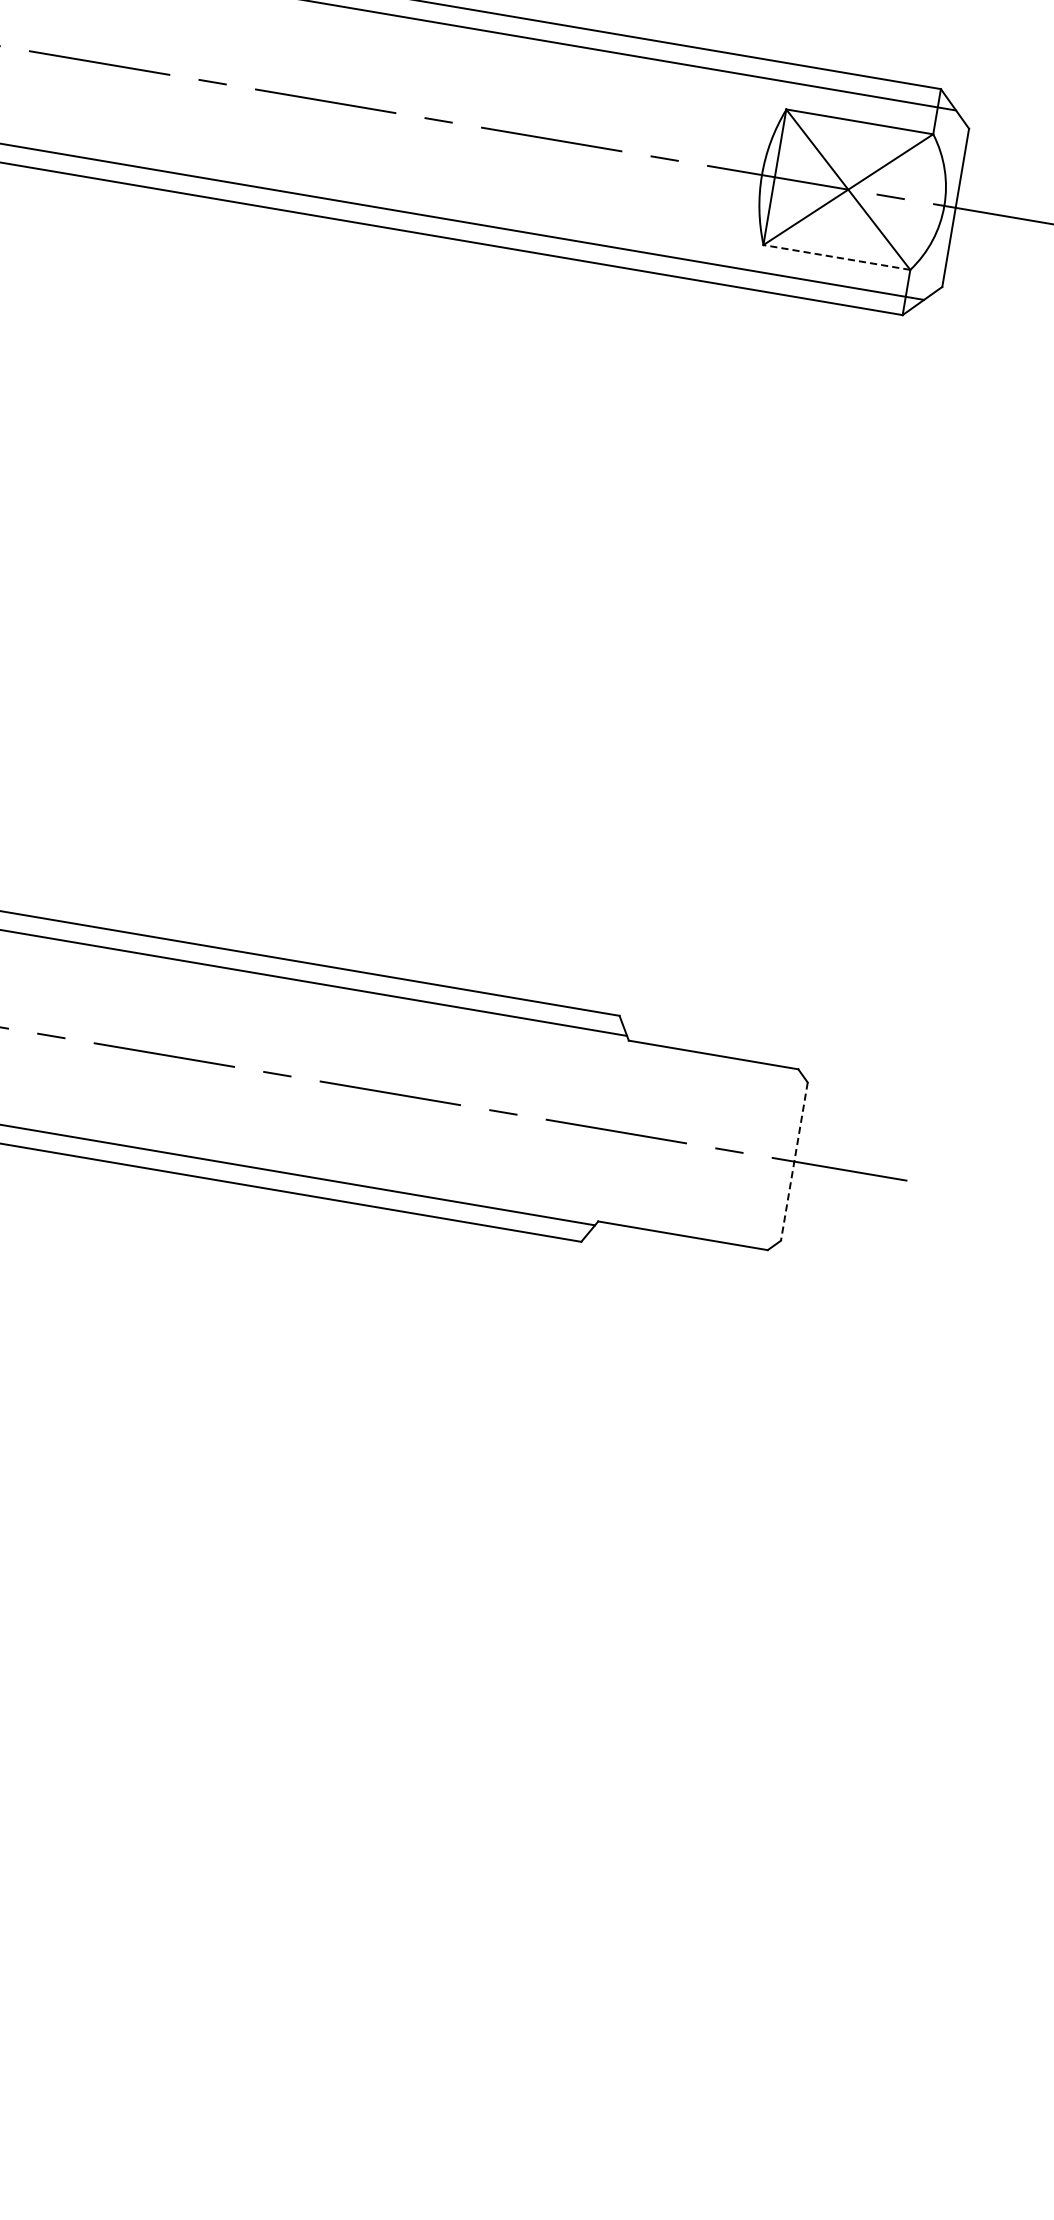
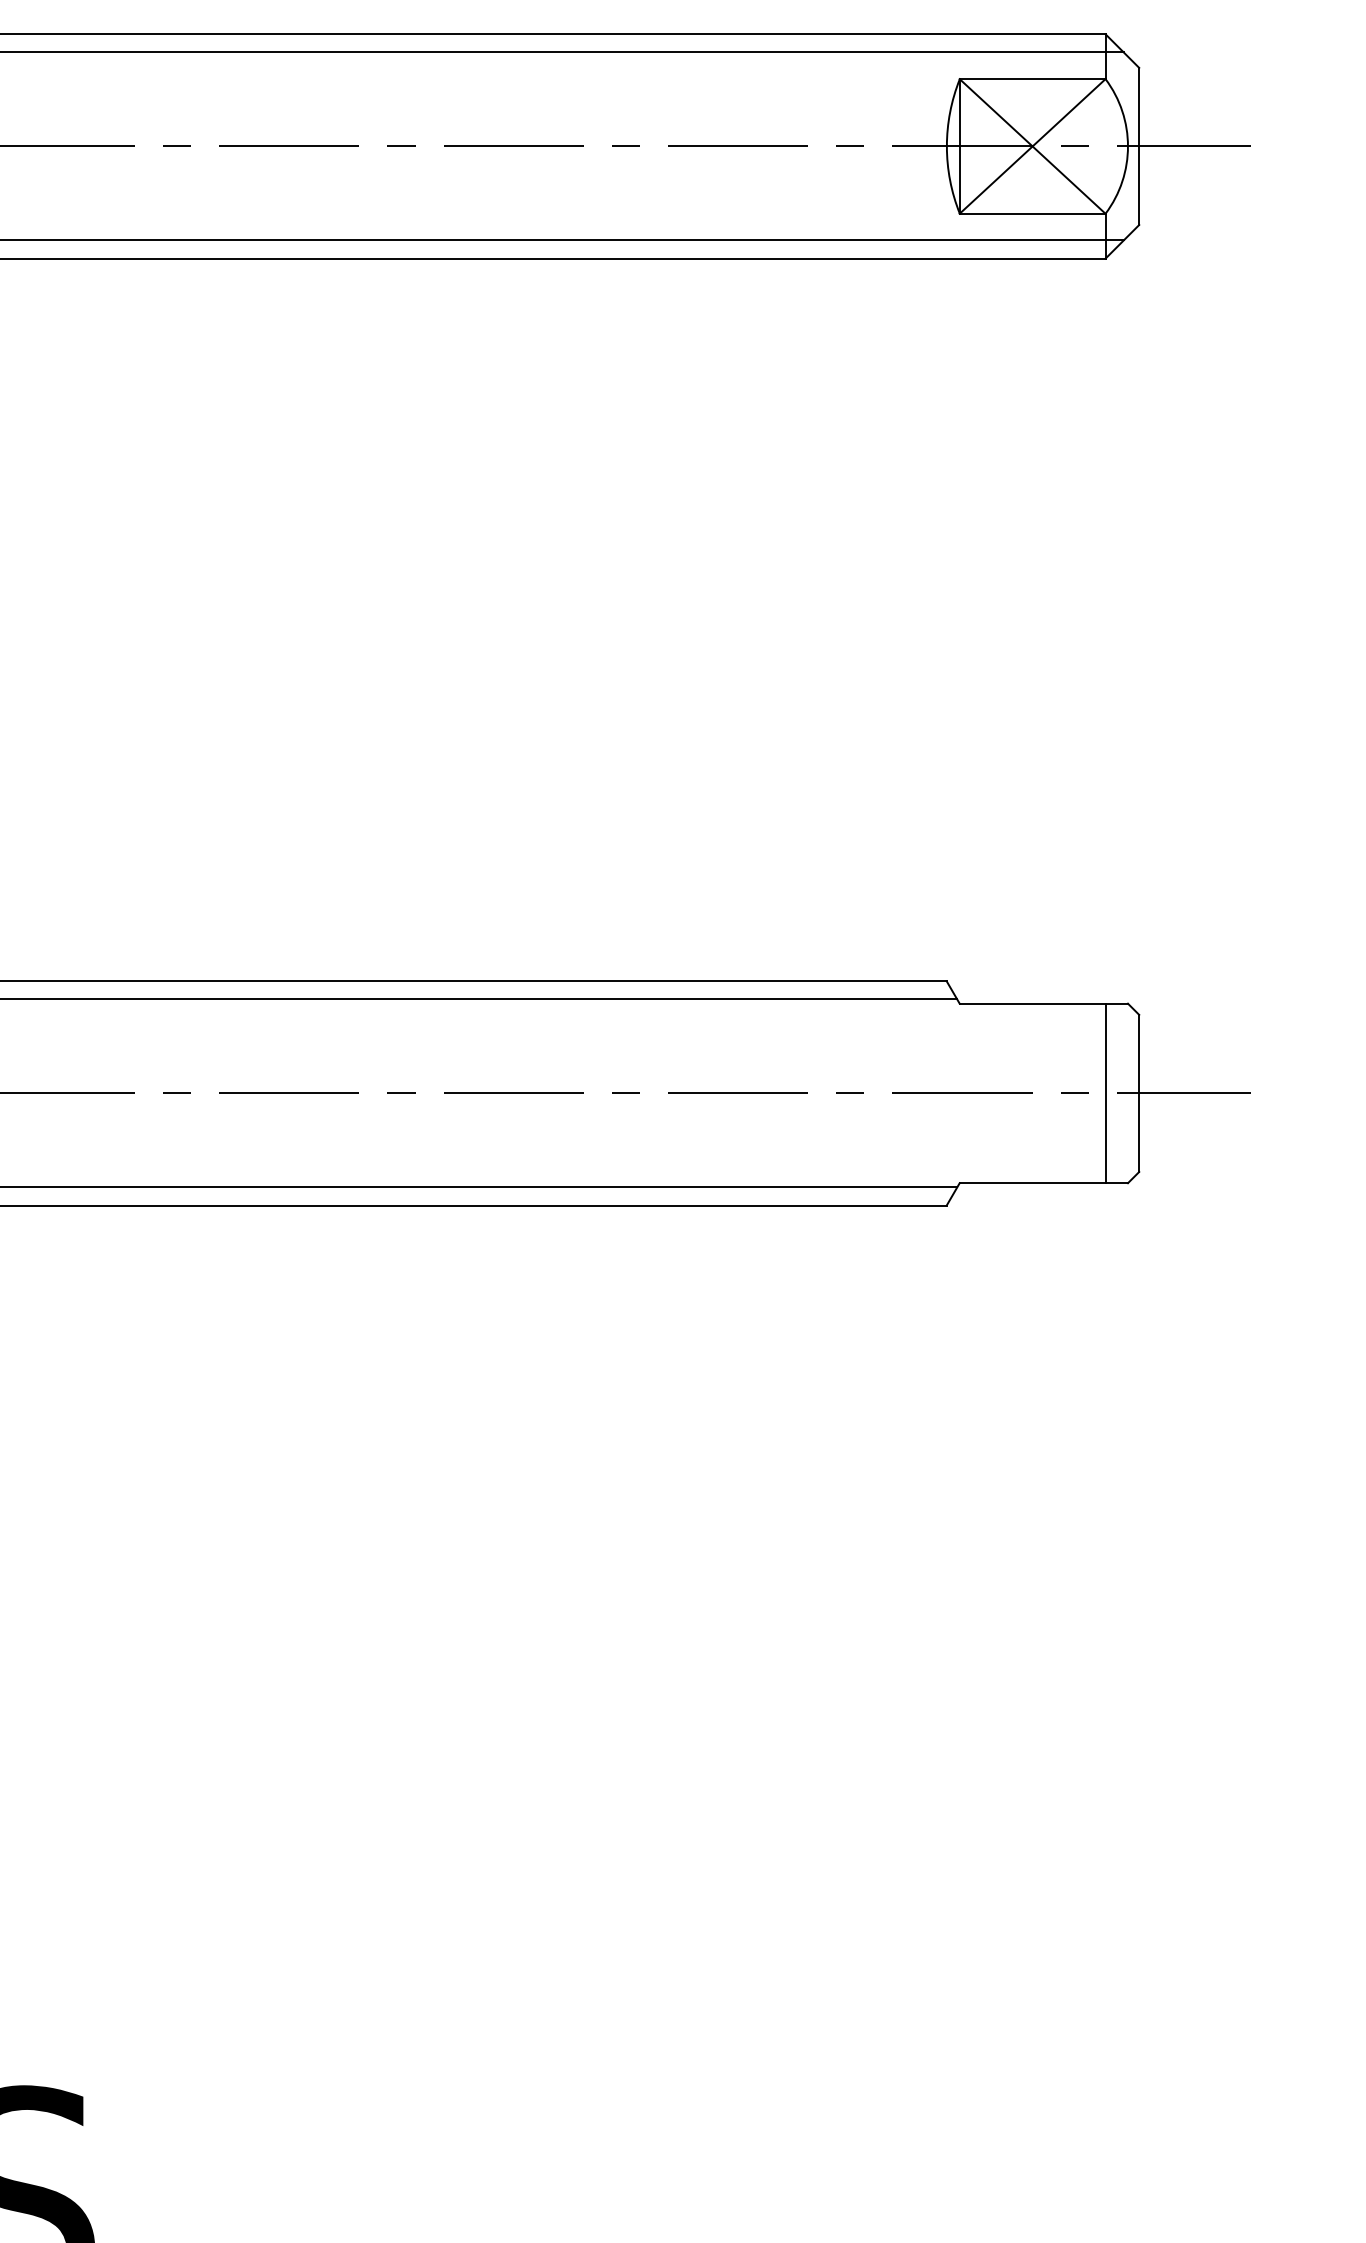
line: (836, 257) -> (1032, 213), dashed -> solid
line: (760, 1155) -> (1105, 1093), added
line: (794, 1161) -> (1139, 1093), dashed -> solid

